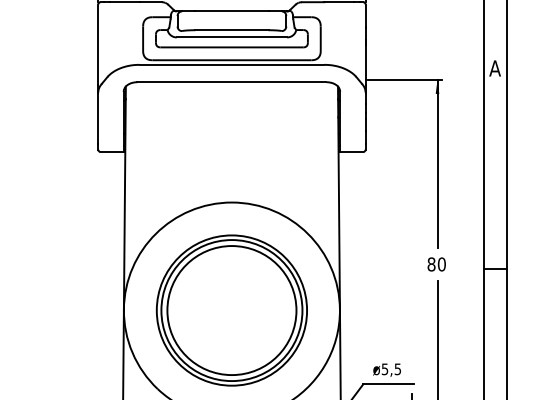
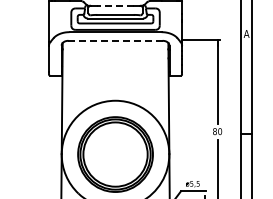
line: (231, 11) -> (115, 5), solid -> dashed
line: (231, 81) -> (115, 40), solid -> dashed

